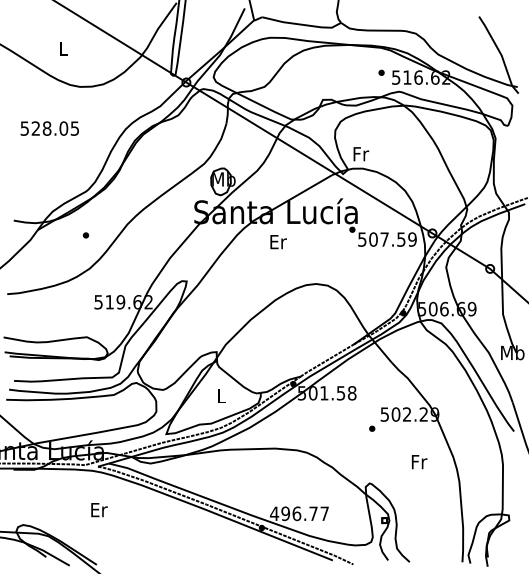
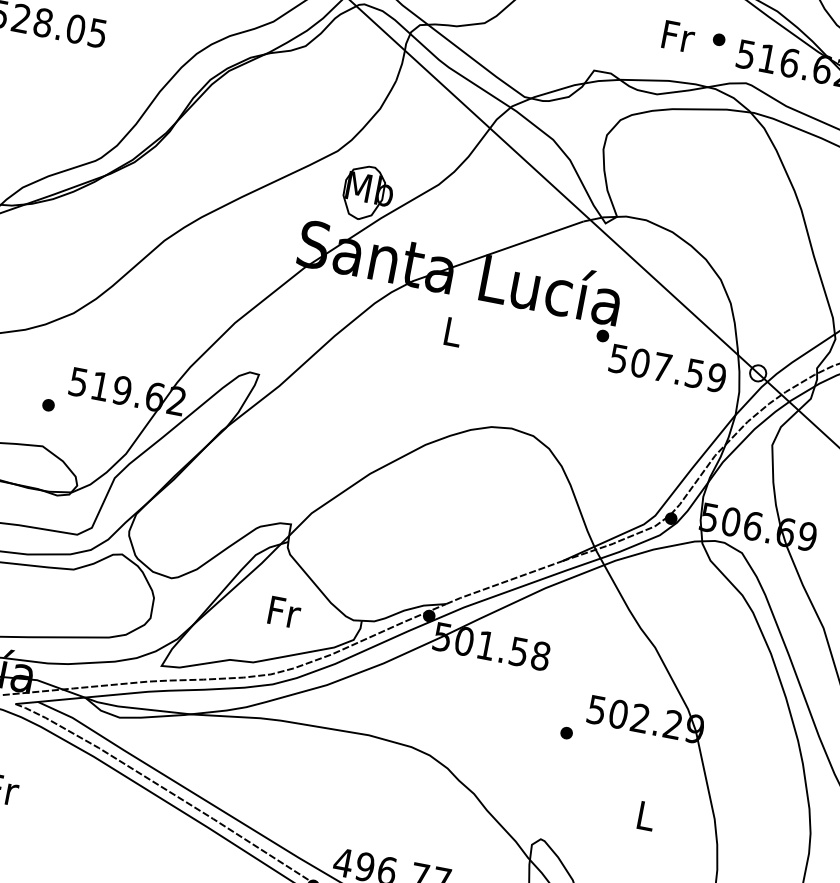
text: (361, 154) -> (678, 37), moved
part: (85, 235) -> (47, 405), moved
text: (278, 242) -> (453, 333), Er -> L
text: (221, 396) -> (283, 613), L -> Fr
text: (419, 462) -> (646, 816), Fr -> L

